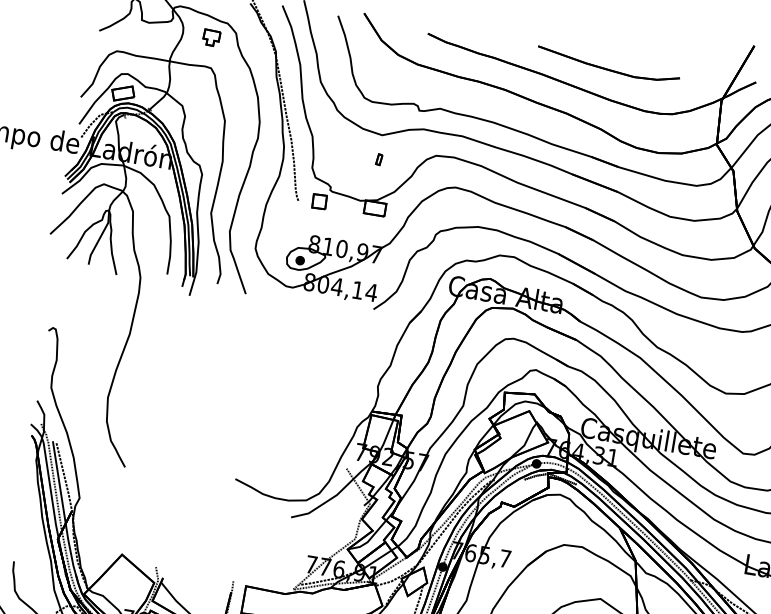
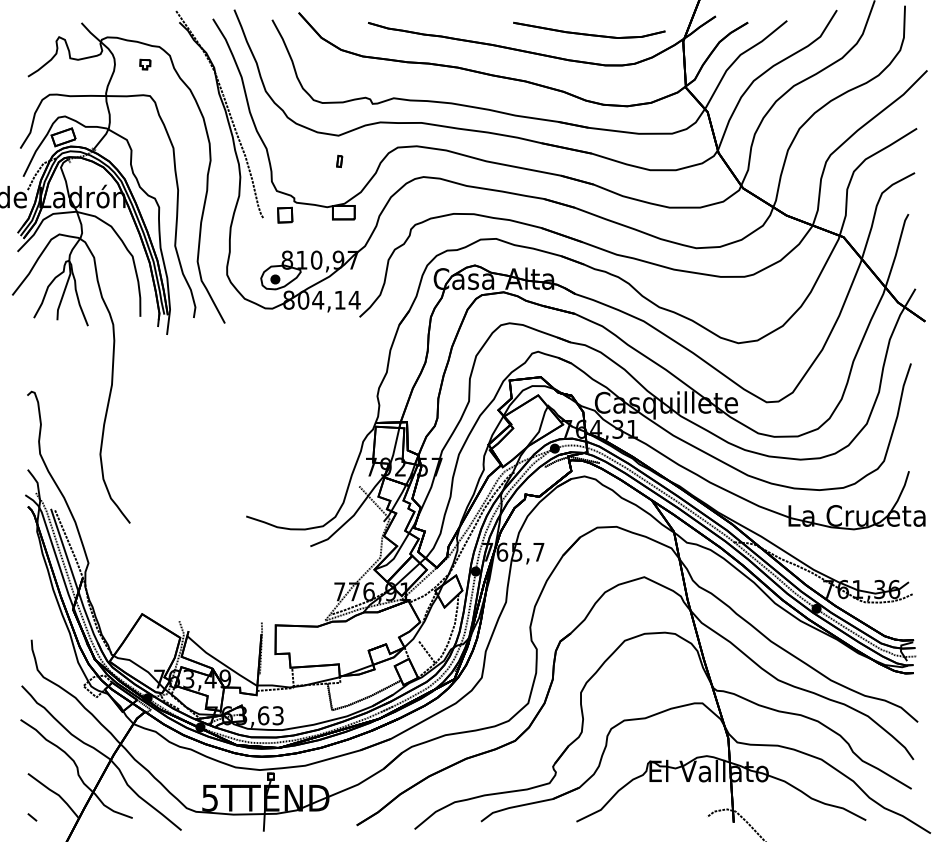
part: (211, 37) -> (145, 64), size x0.6
part: (608, 64) -> (589, 29), moved

